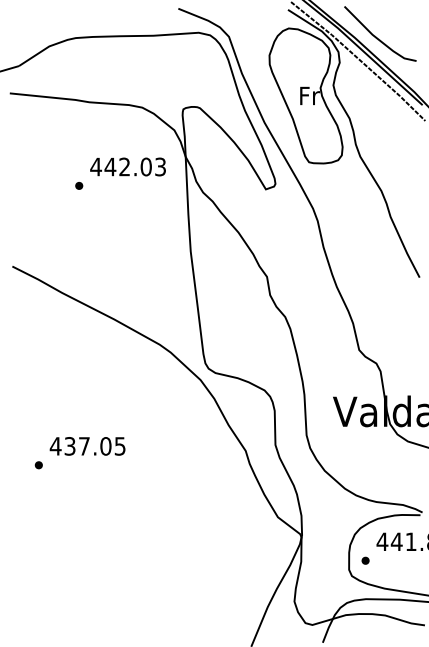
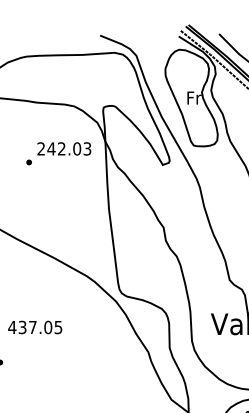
text: (95, 166) -> (40, 148), 442.03 -> 242.03
text: (87, 446) -> (35, 327), moved

